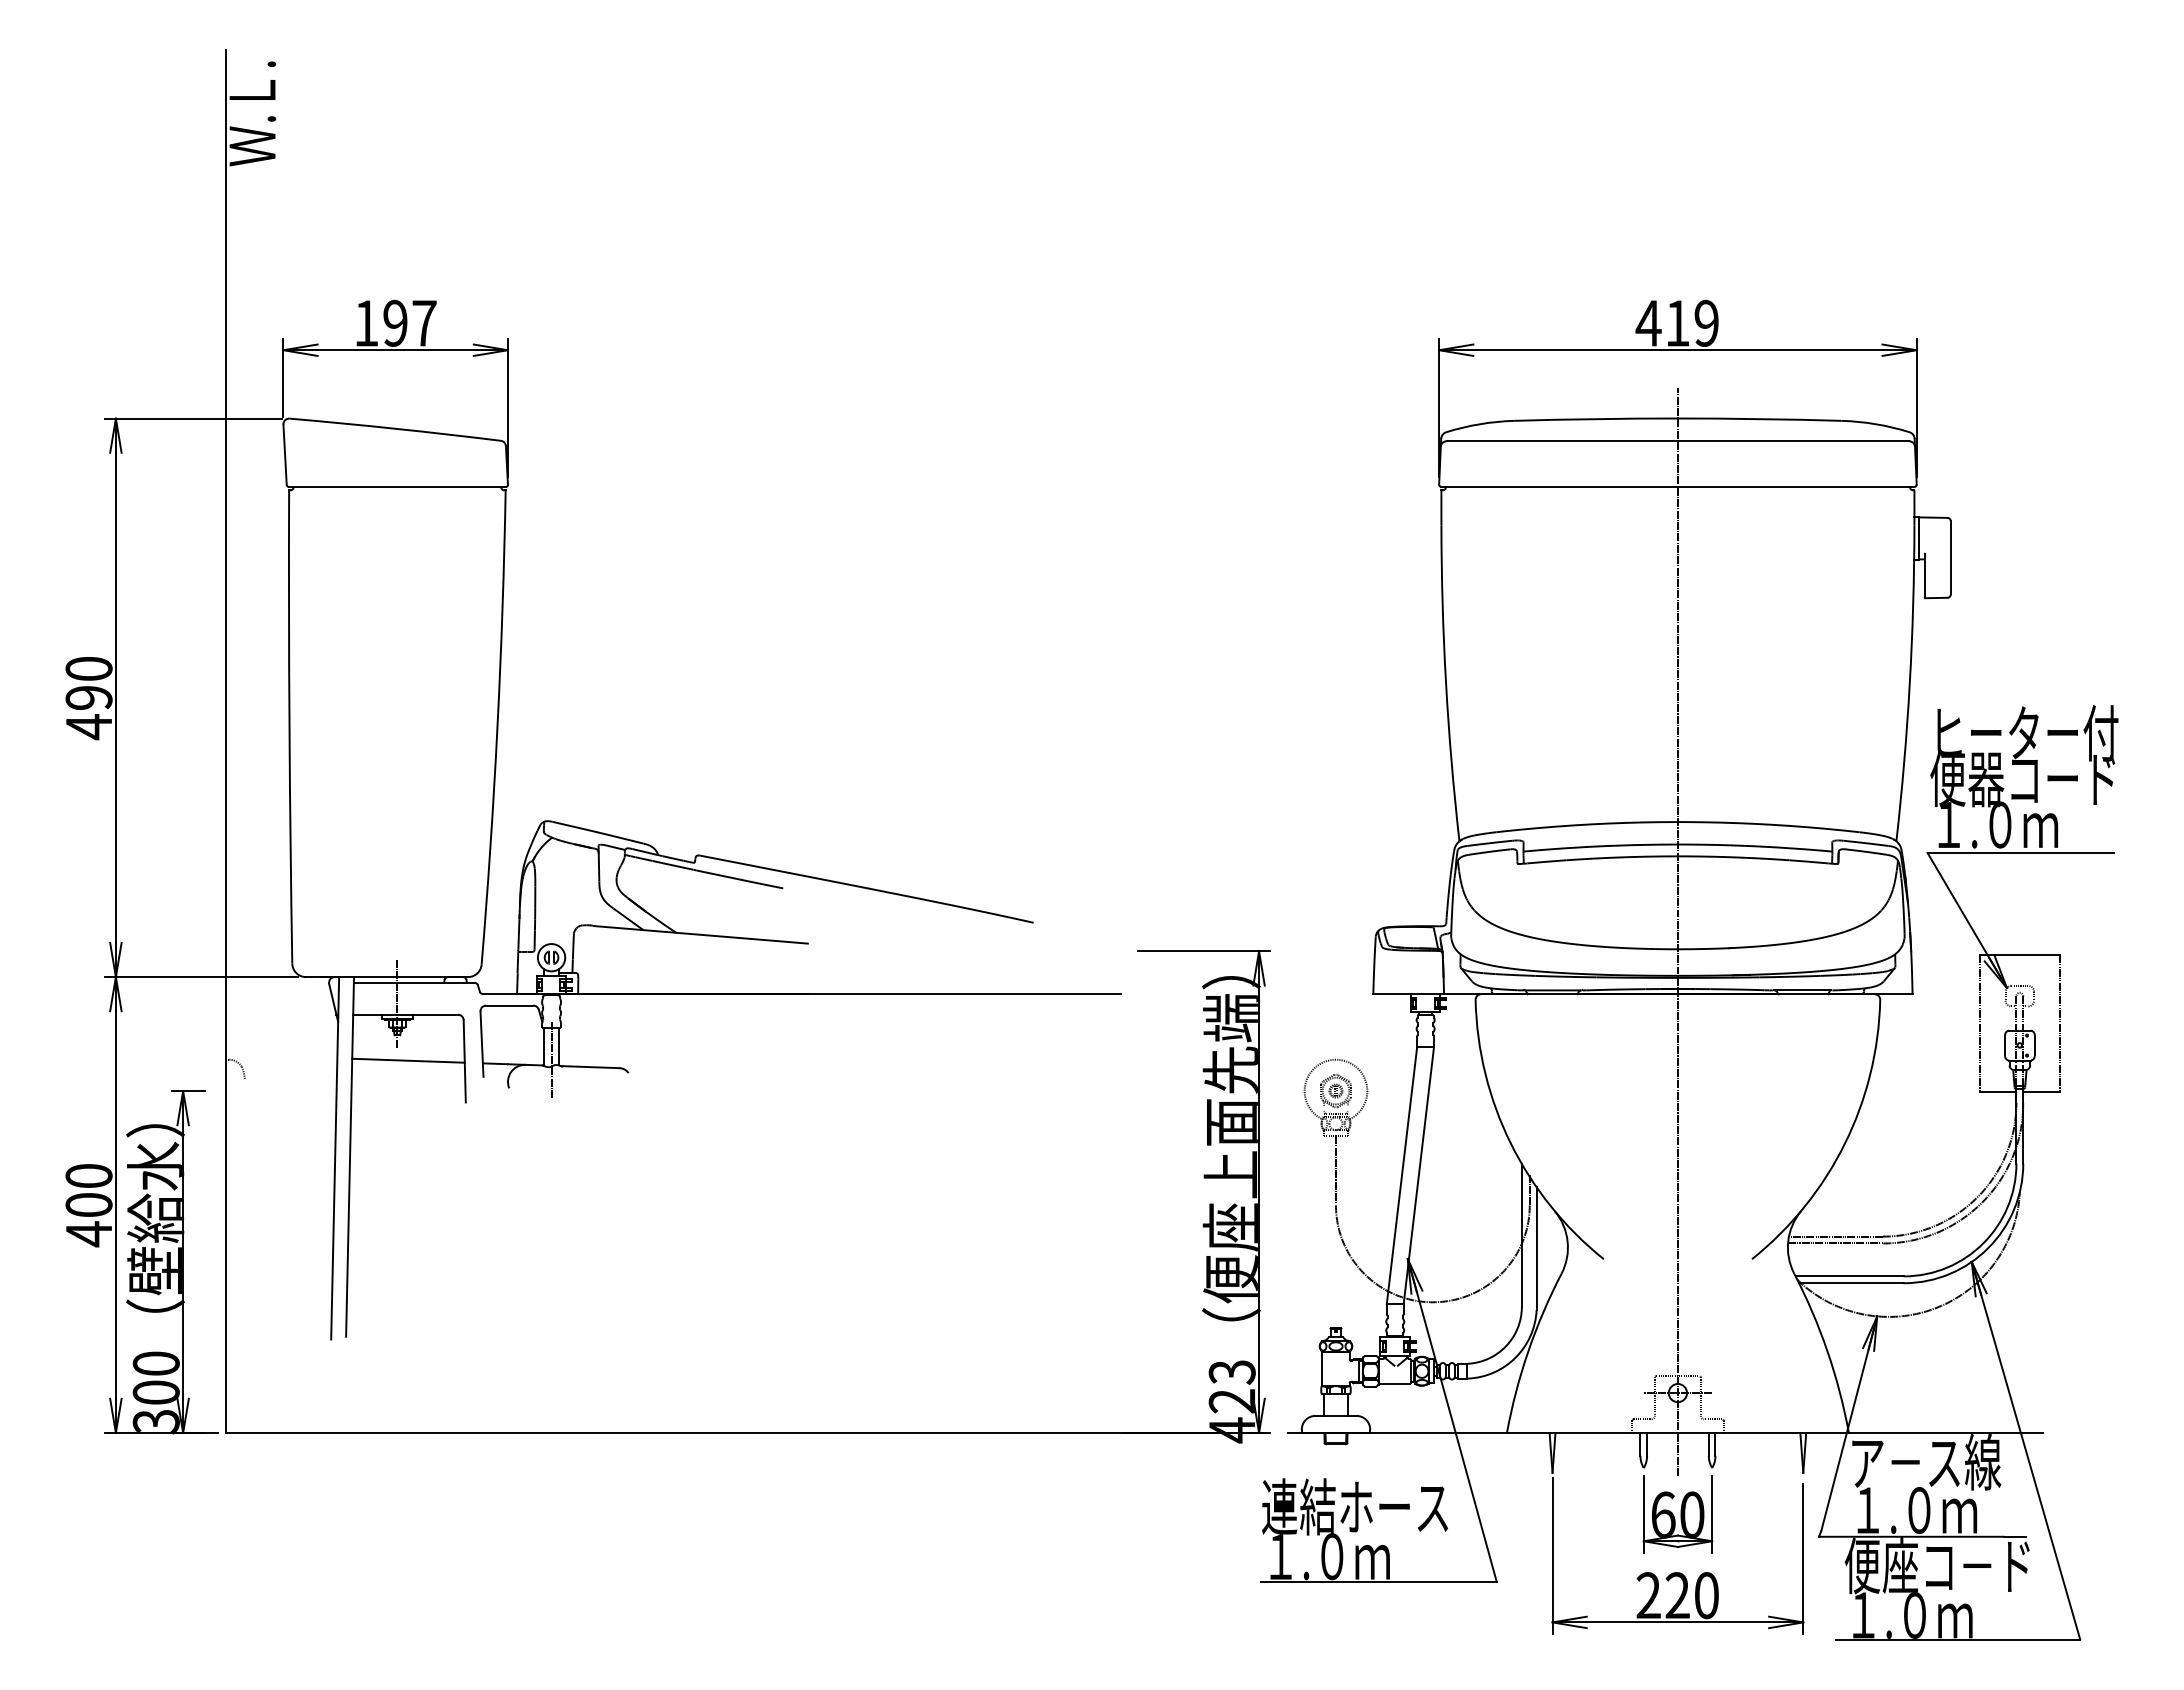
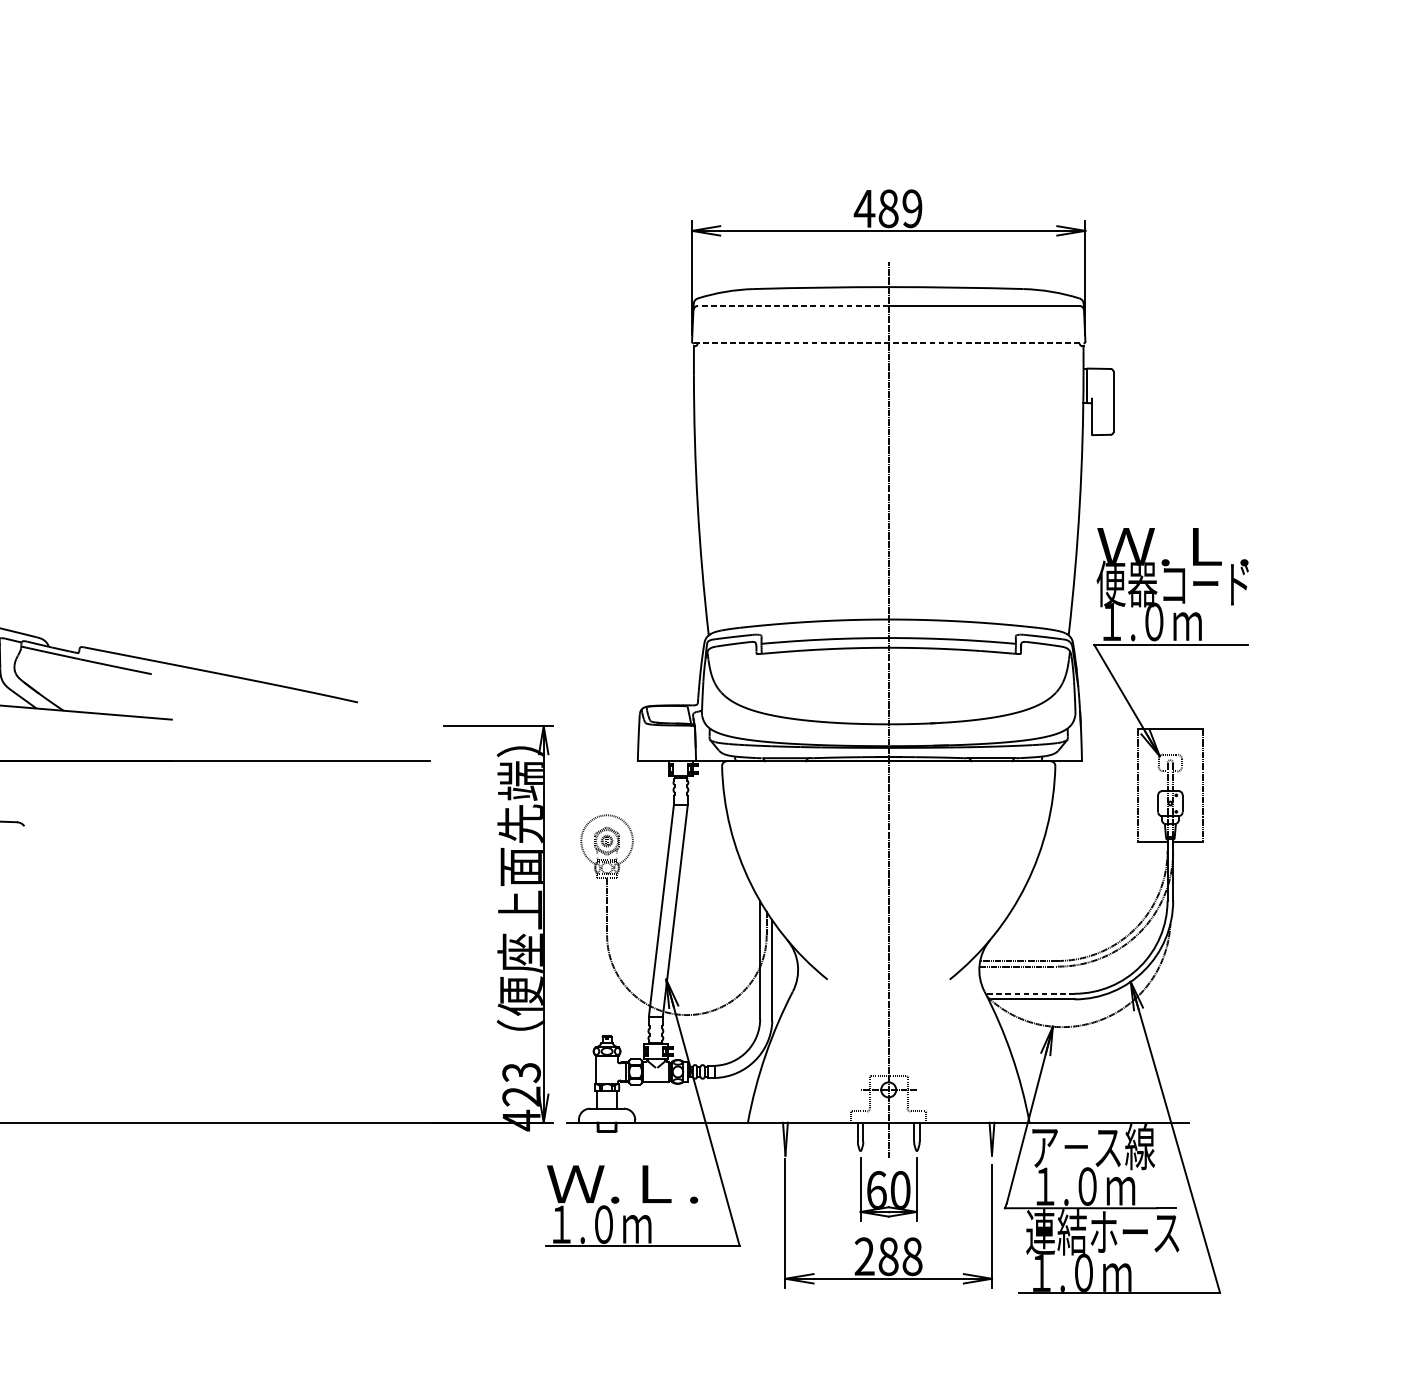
text: (1677, 323) -> (888, 208), 419 -> 489
line: (1562, 441) -> (793, 306), solid -> dashed
line: (1678, 486) -> (889, 343), solid -> dashed
text: (2024, 733) -> (1174, 546), ヒーター付 -> Ｗ.Ｌ.
line: (1849, 1276) -> (1030, 993), solid -> dashed
text: (1354, 1506) -> (622, 1183), 連結ホース -> Ｗ.Ｌ.
text: (1937, 1565) -> (1102, 1231), 便座コ－ド -> 連結ホース
text: (1691, 1595) -> (899, 1256), 220 -> 288

